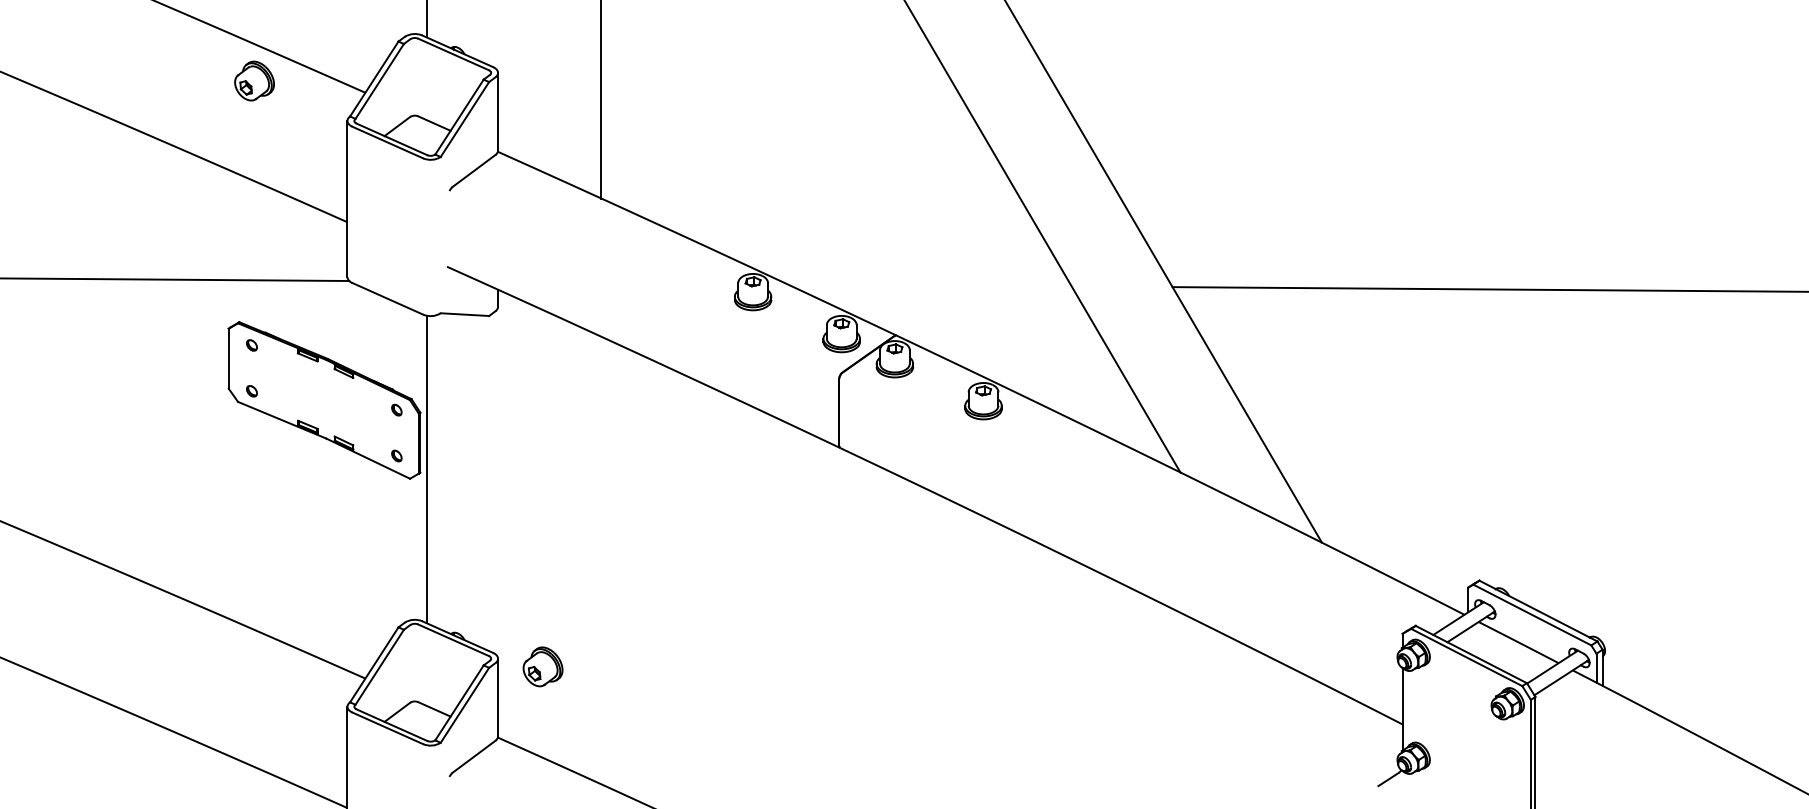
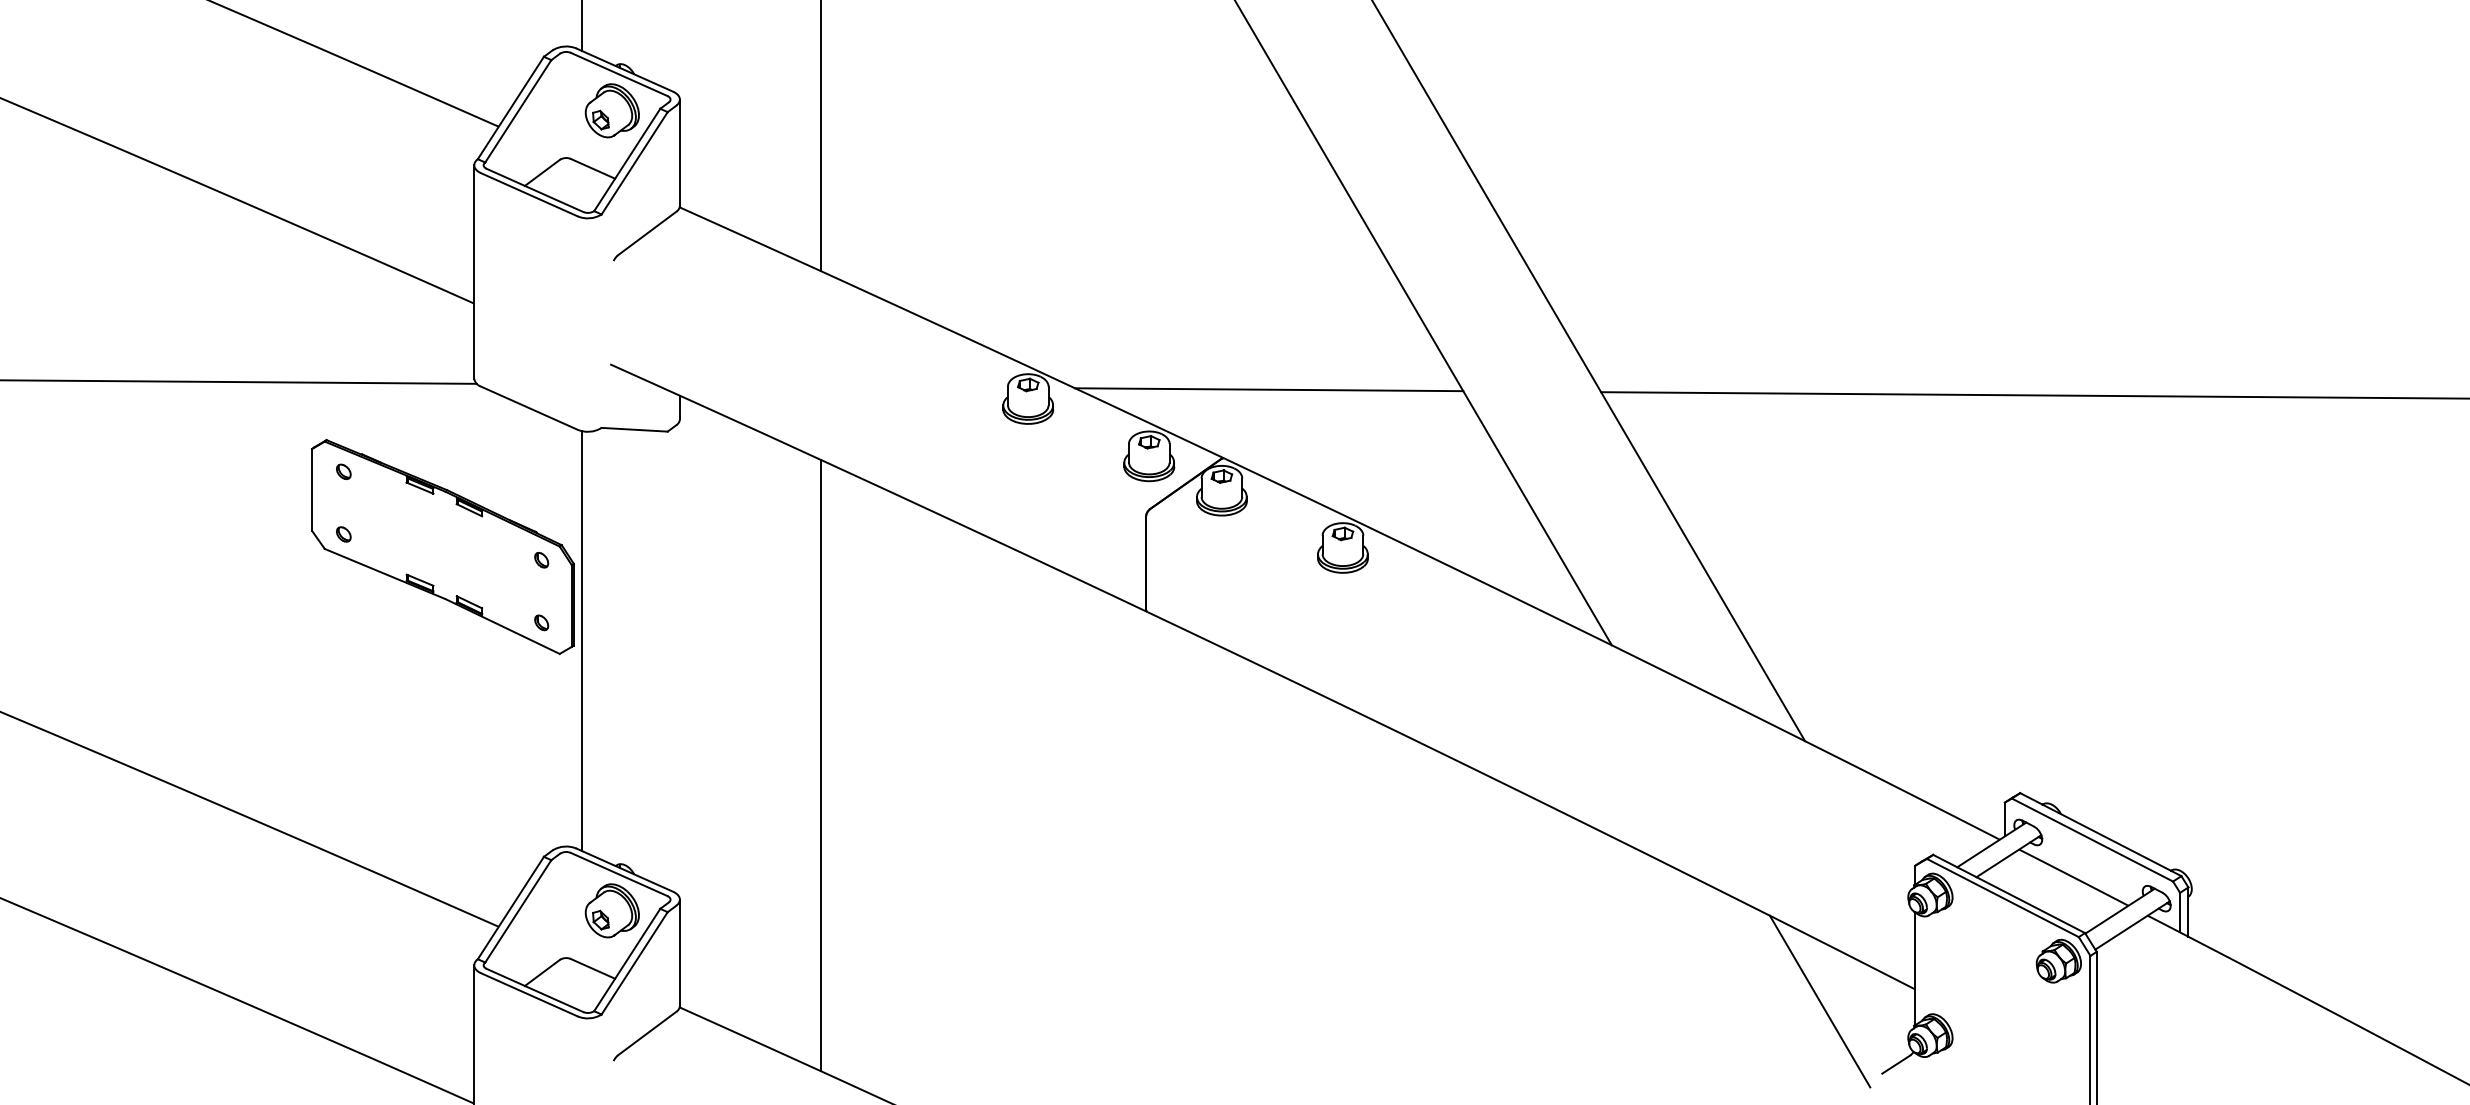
part: (253, 80) -> (611, 110), moved
line: (929, 285) -> (1268, 389), added
line: (601, 560) -> (820, 765), added
part: (542, 666) -> (611, 910), moved
line: (1333, 733) -> (1820, 1001), added

